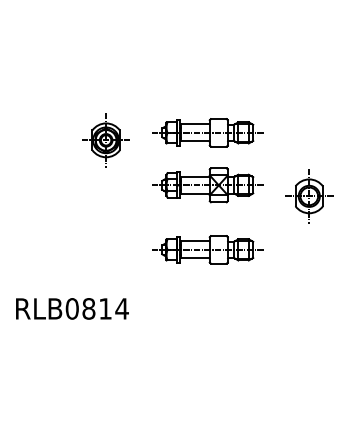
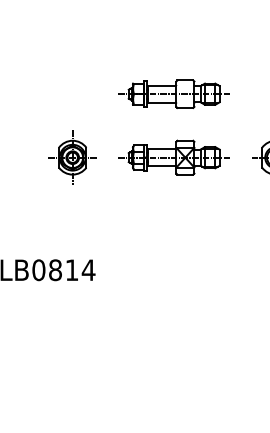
part: (105, 140) -> (72, 157), moved
part: (207, 185) -> (174, 157), moved
part: (207, 249) -> (174, 210), removed

